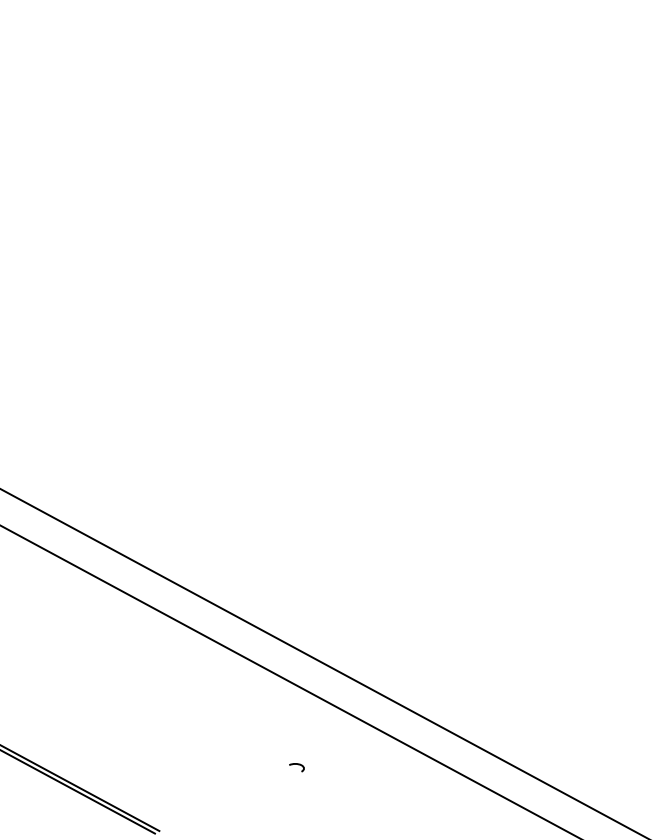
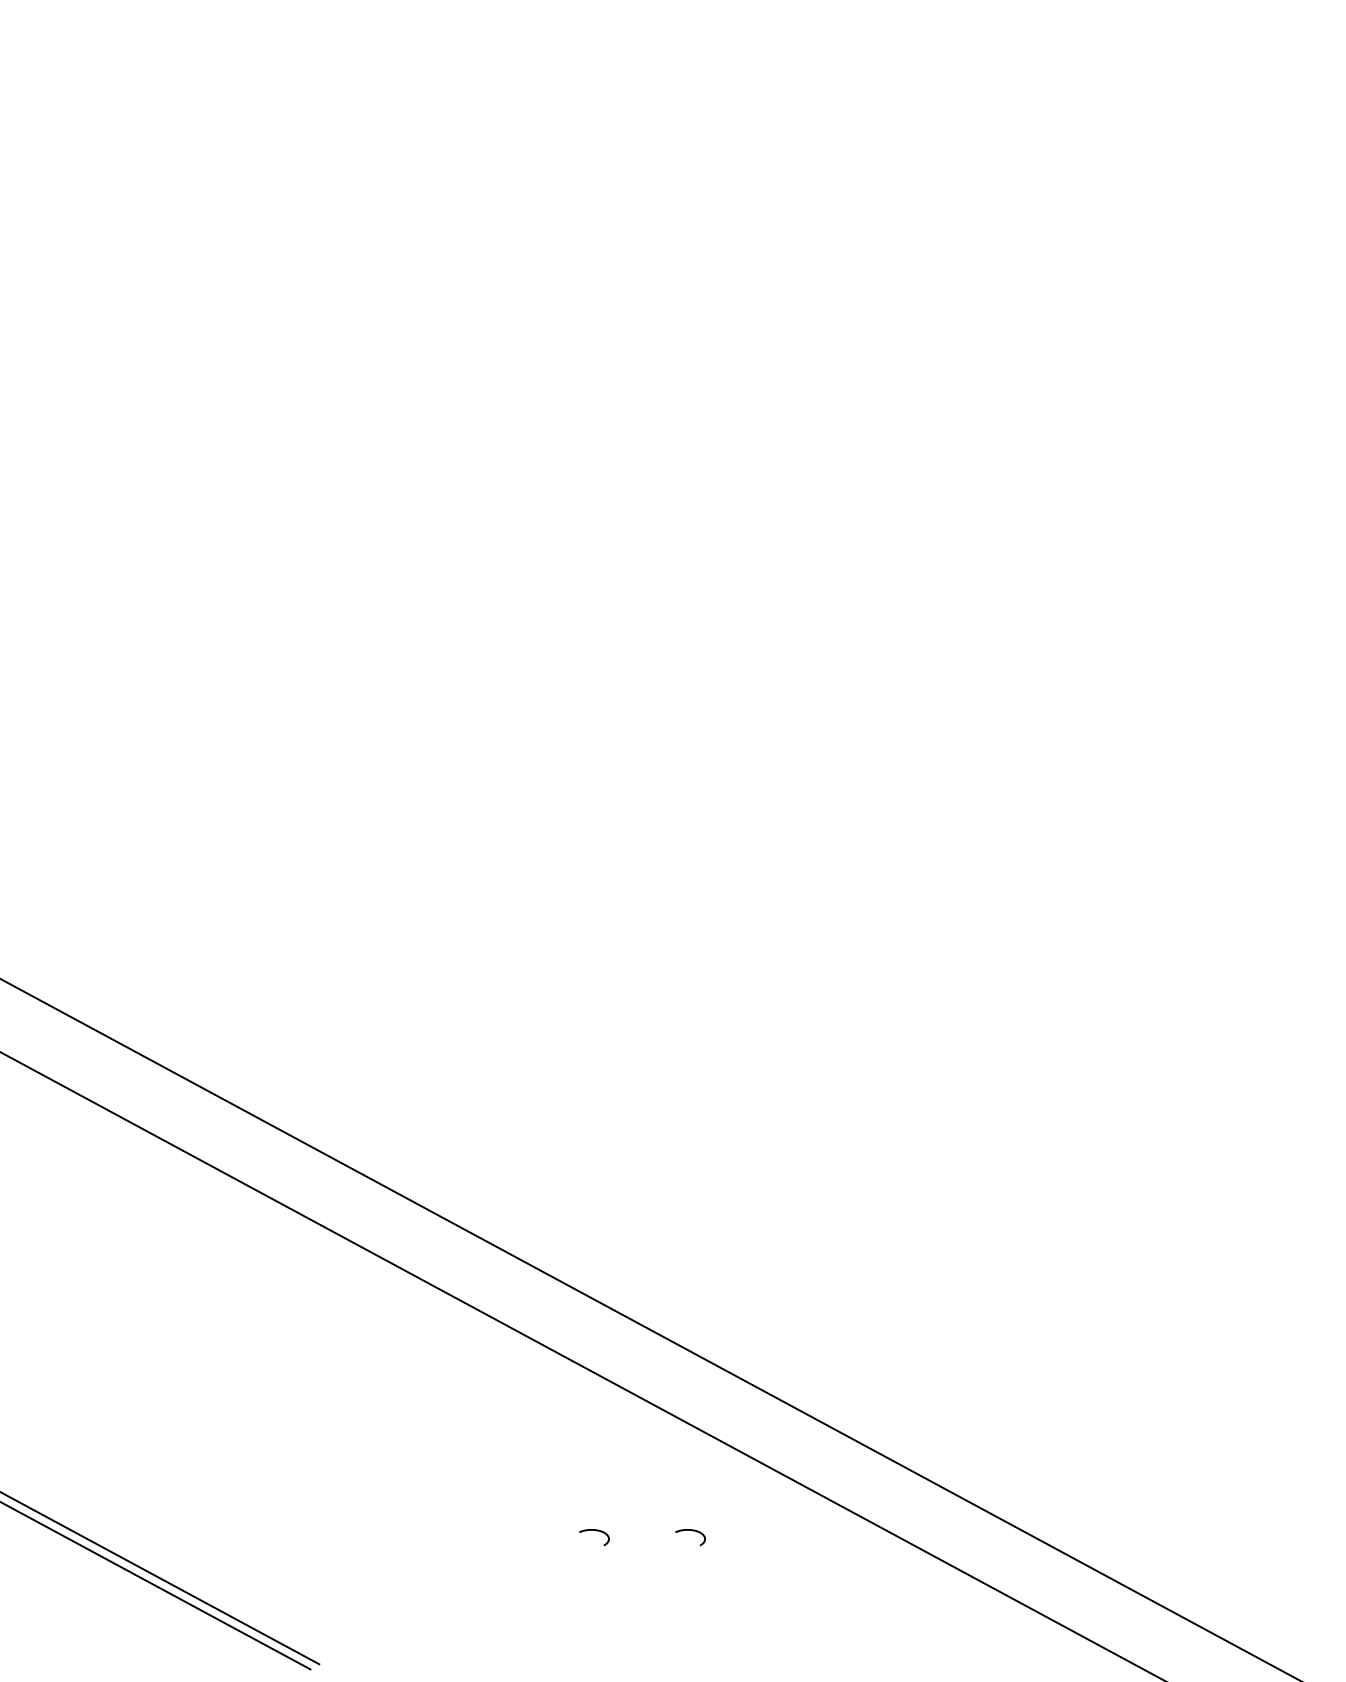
curve: (346, 765) -> (694, 1533), added

